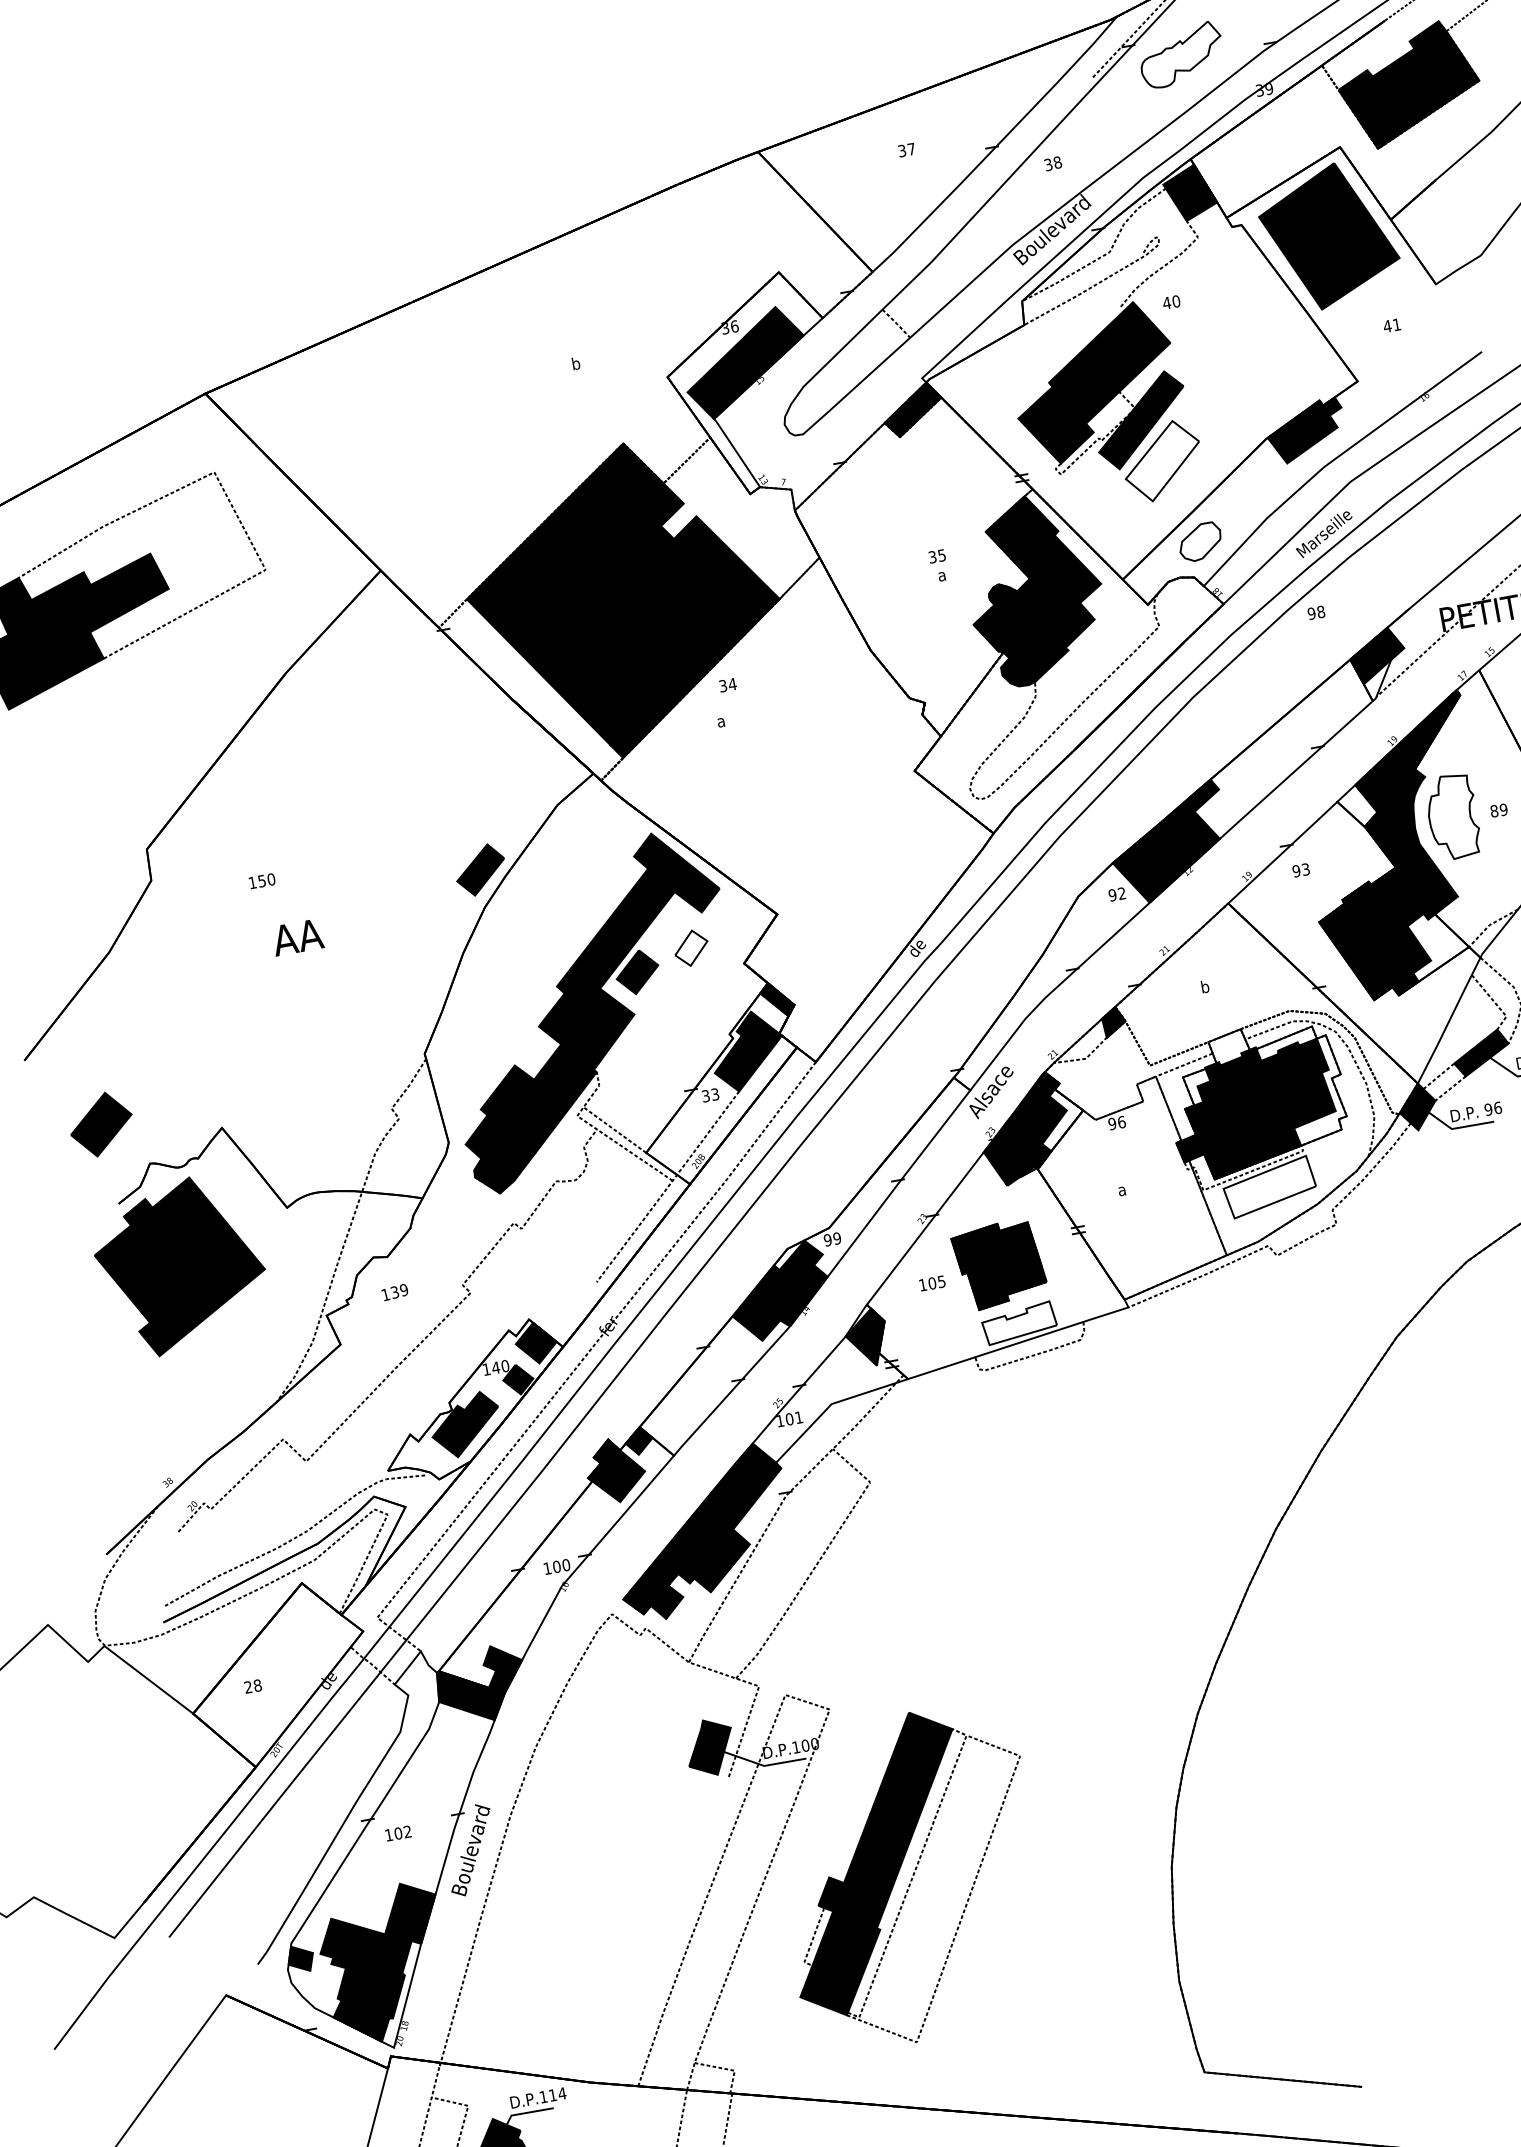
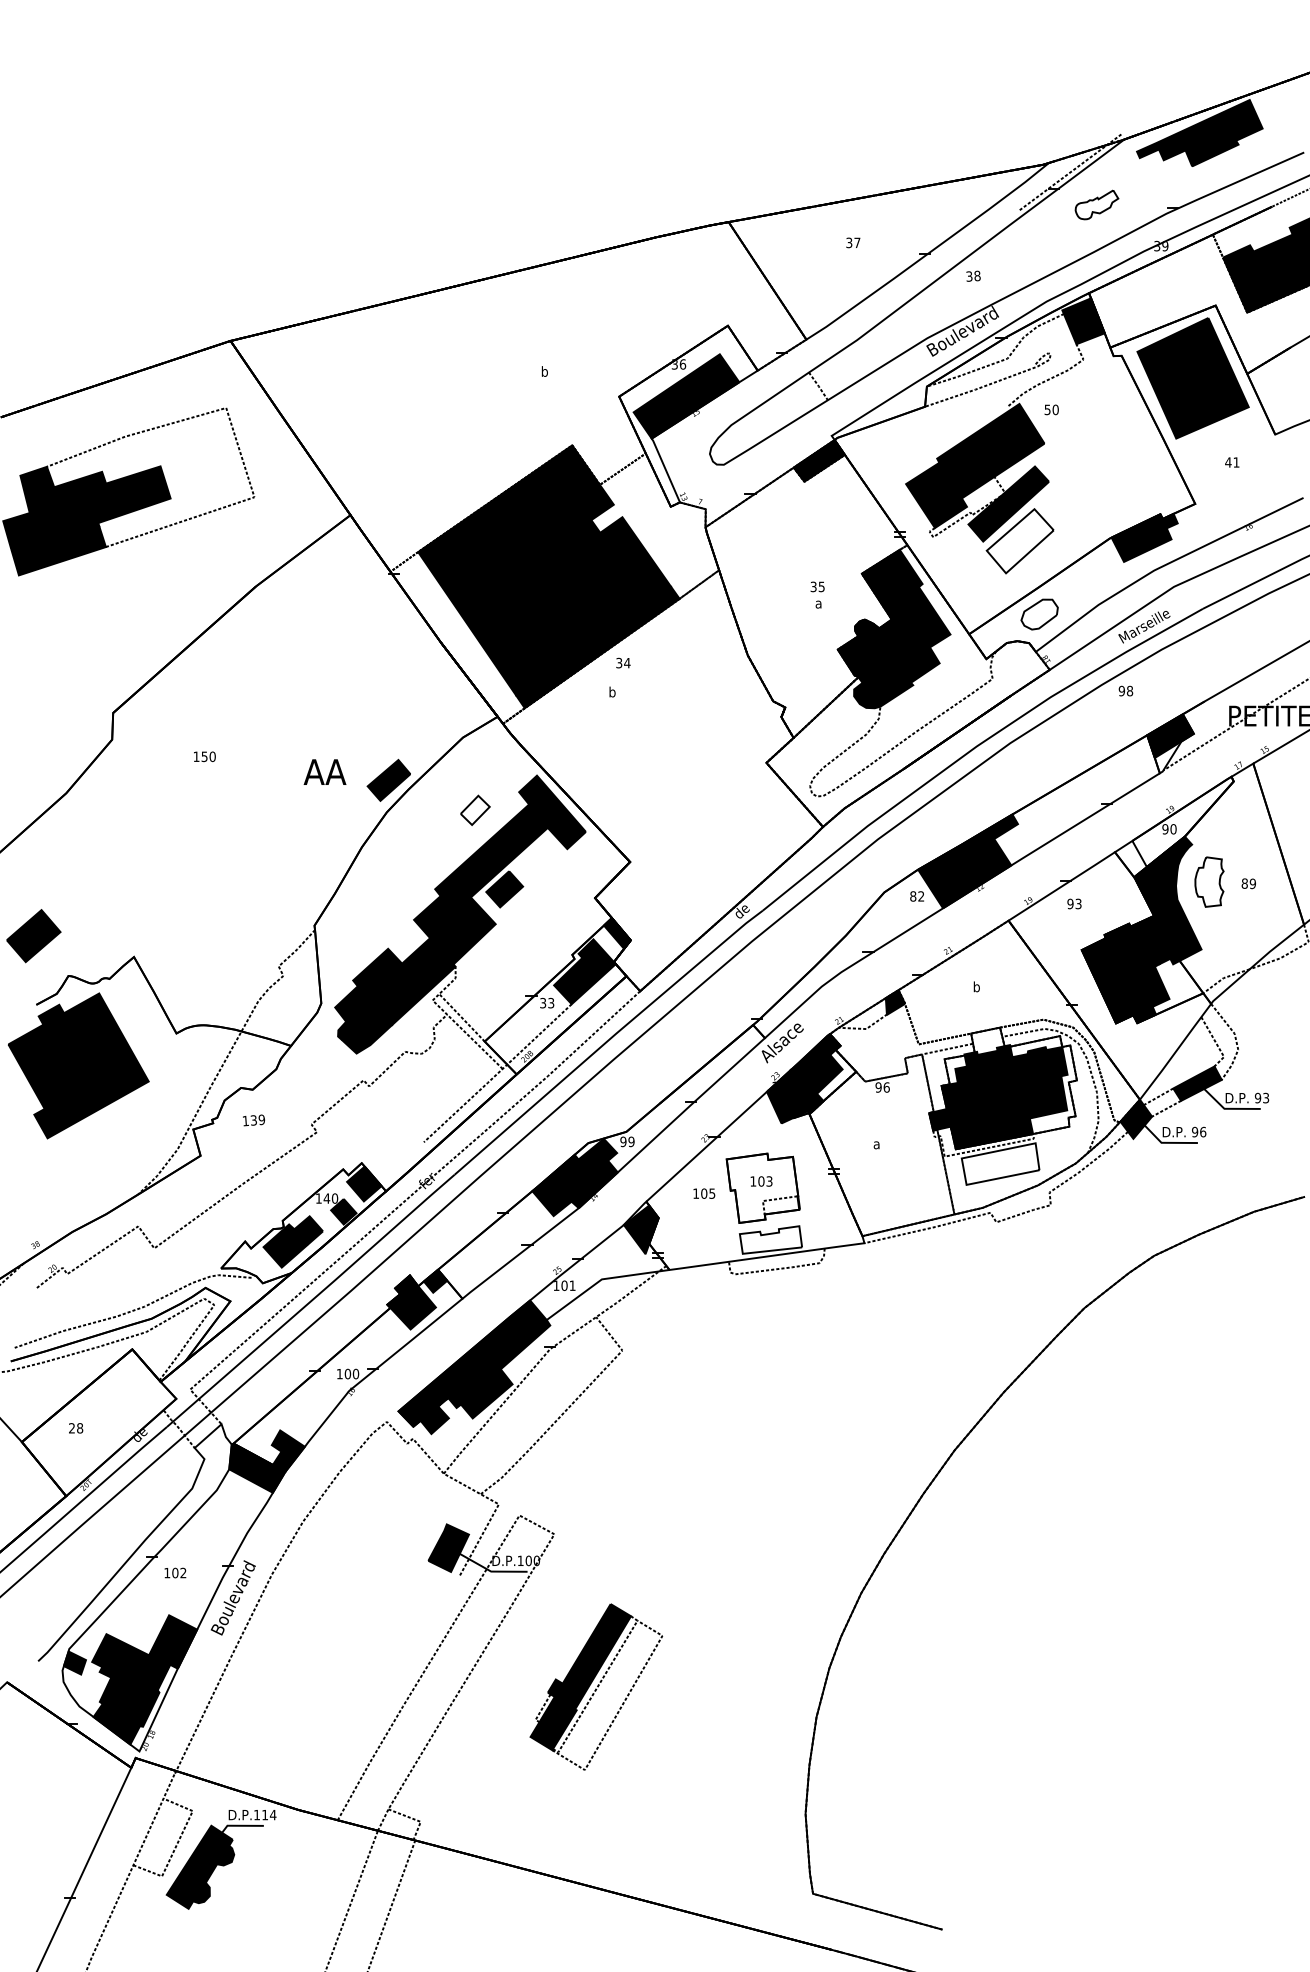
part: (1180, 54) -> (1096, 204), size x0.6
text: (1166, 302) -> (1047, 409), 40 -> 50
text: (721, 720) -> (612, 691), a -> b
fill: (1409, 752) -> (1182, 821), removed
part: (1452, 816) -> (1209, 881), size x0.7
text: (1112, 895) -> (913, 896), 92 -> 82
text: (297, 936) -> (324, 771), moved
part: (691, 947) -> (475, 809), moved
fill: (998, 1264) -> (762, 1187), removed
part: (910, 1877) -> (596, 1686), size x0.6

